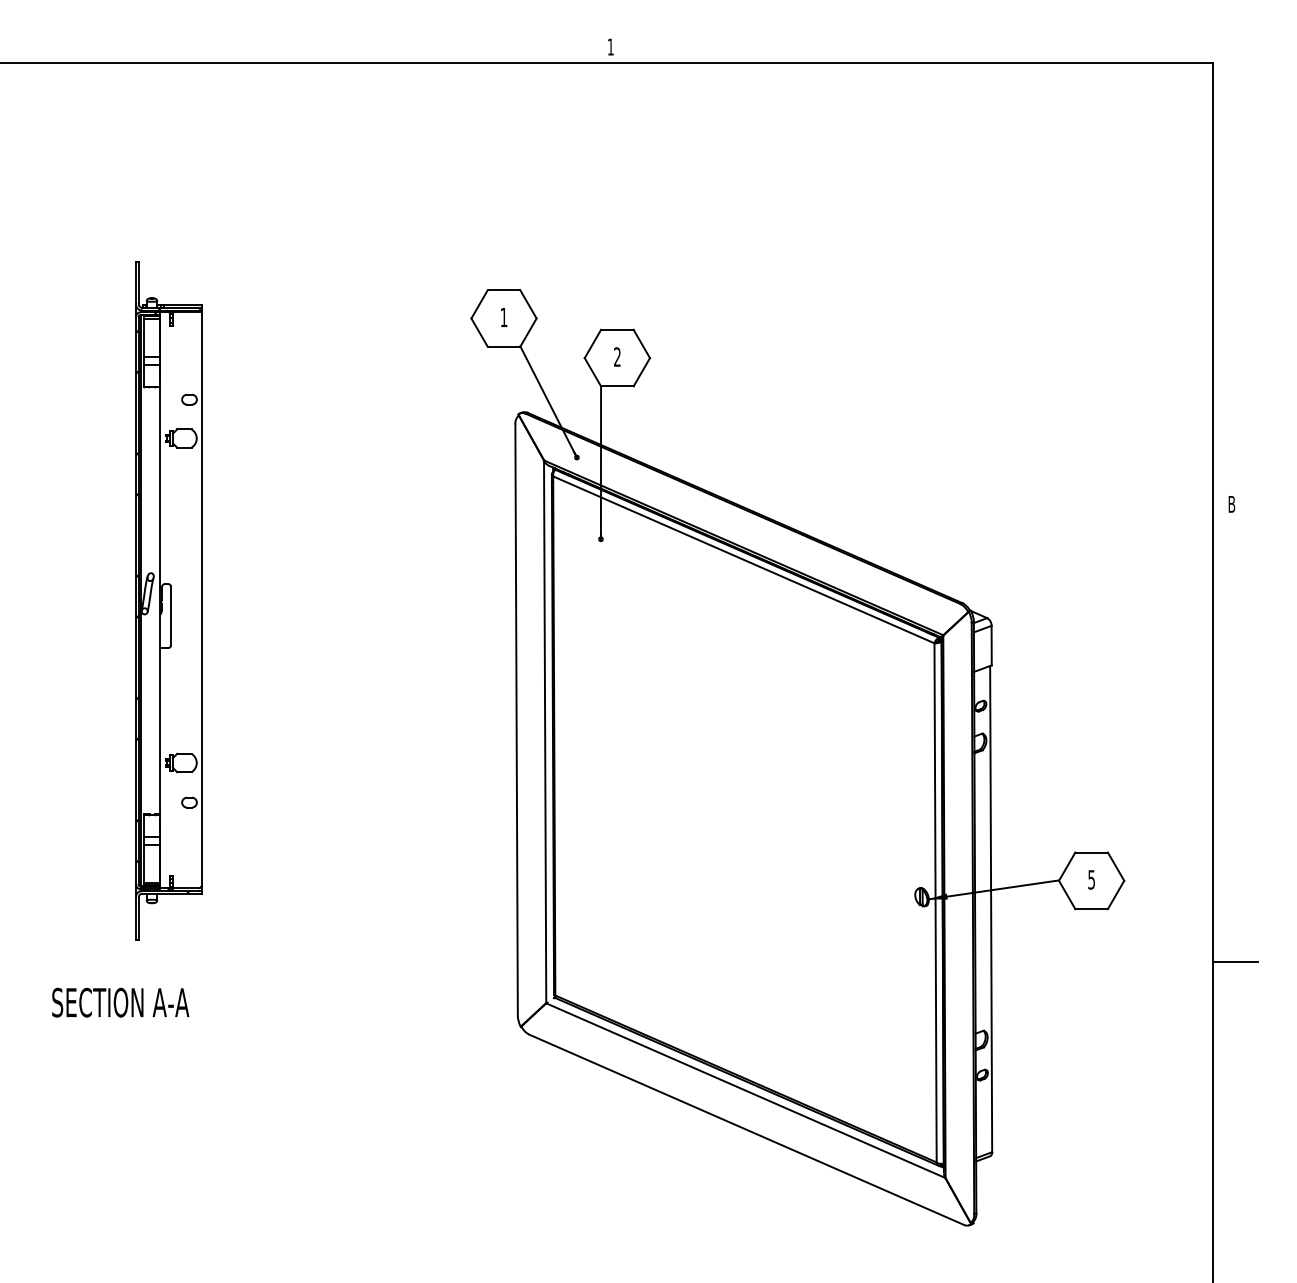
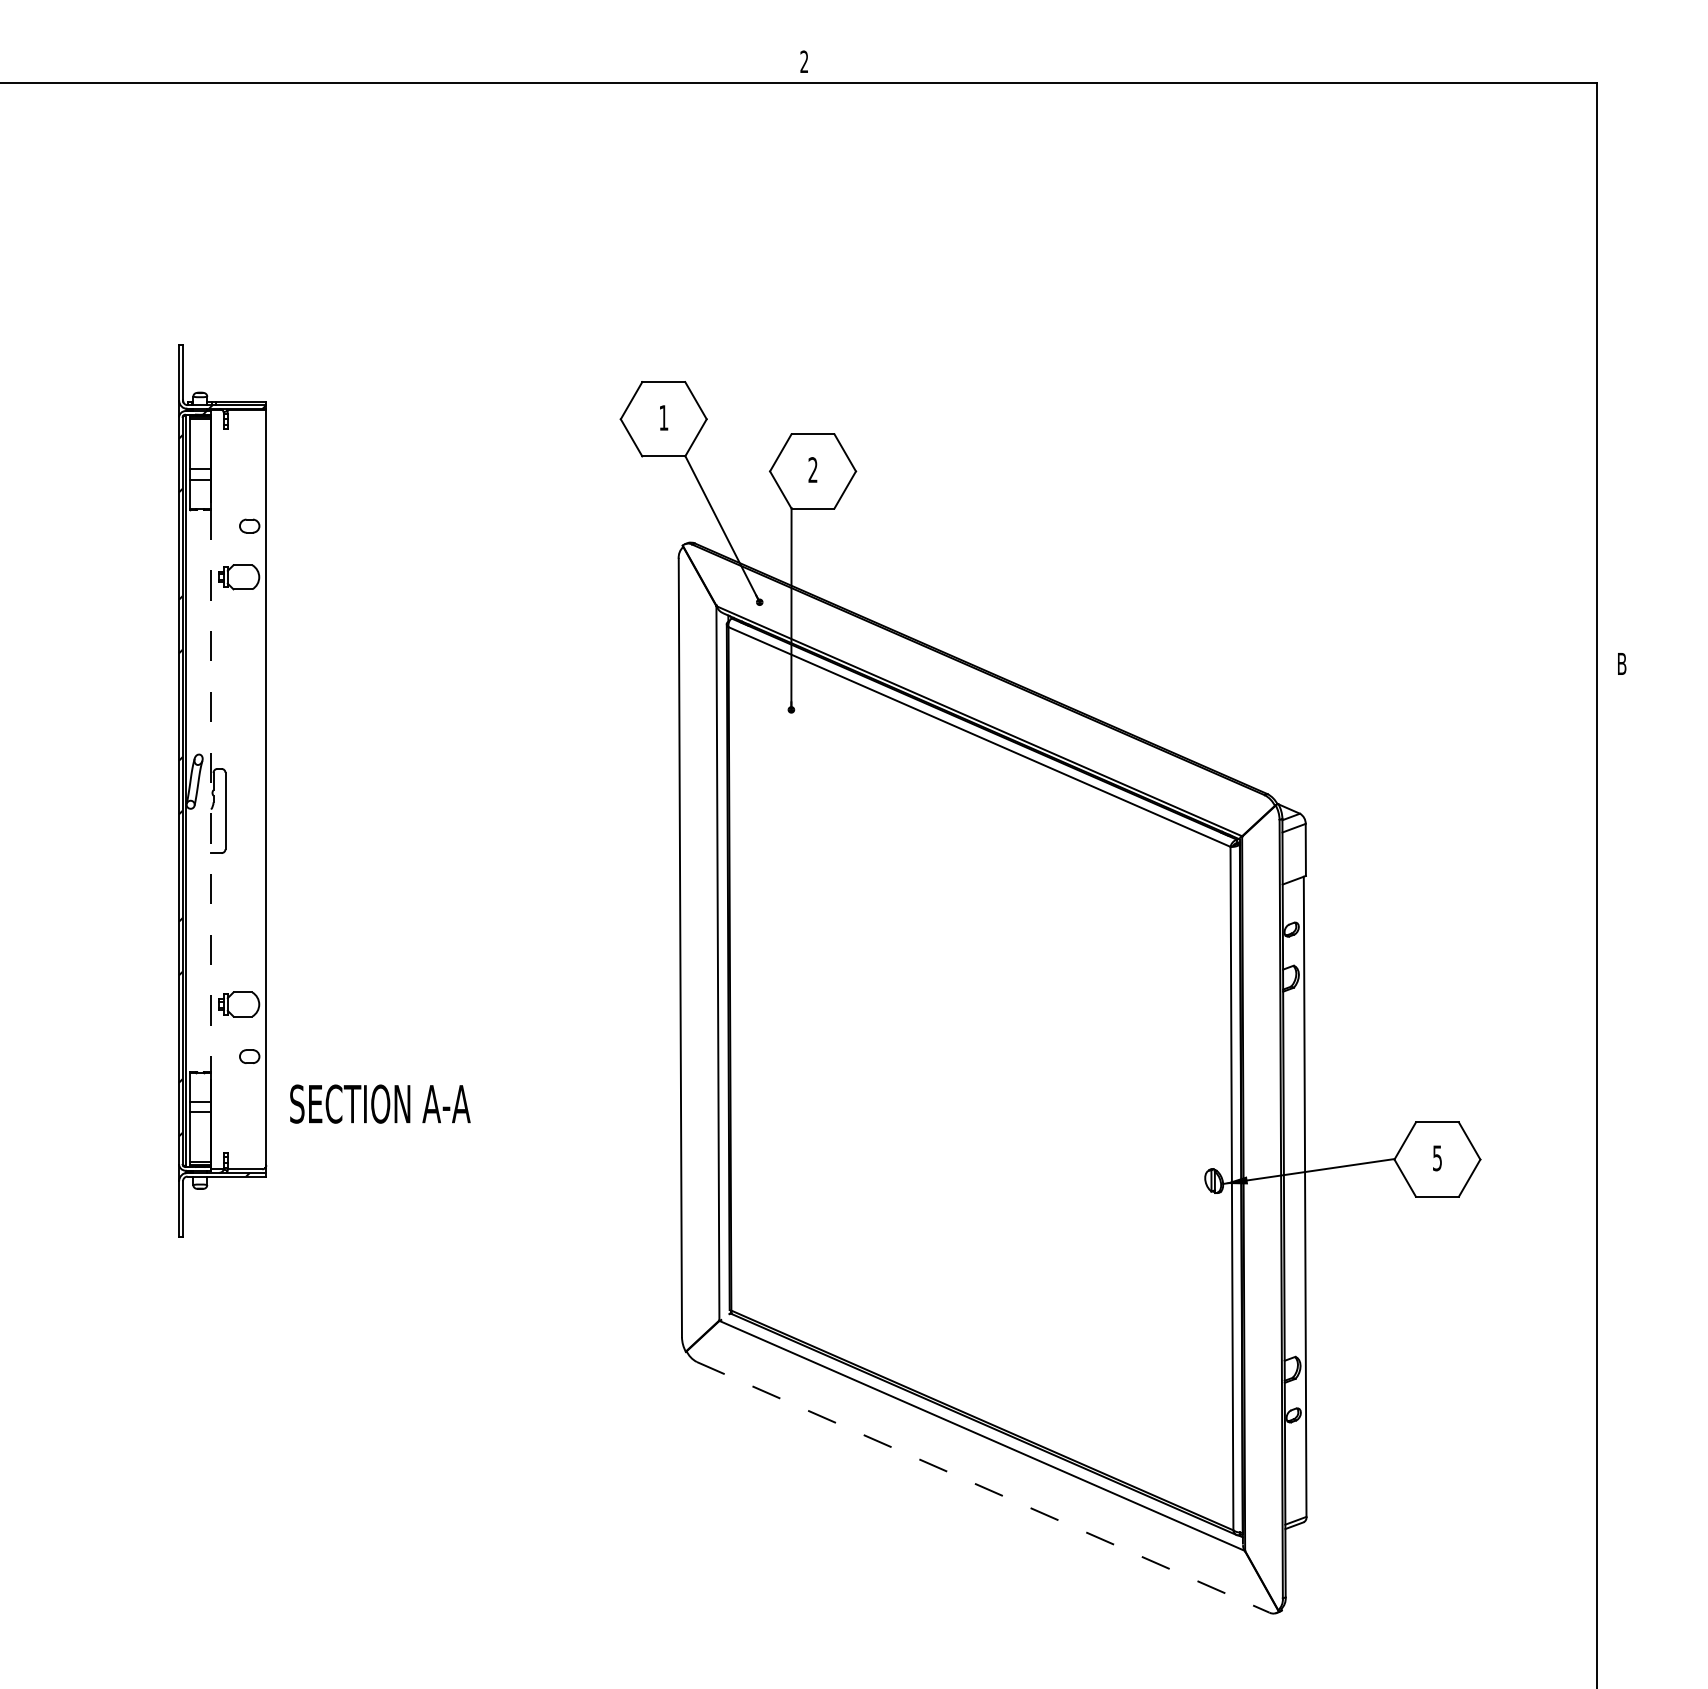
text: (610, 46) -> (803, 61), 1 -> 2
line: (160, 600) -> (211, 790), solid -> dashed
line: (1235, 962) -> (1626, 1267), removed
text: (120, 1002) -> (380, 1103), moved
line: (747, 1129) -> (984, 1487), solid -> dashed

